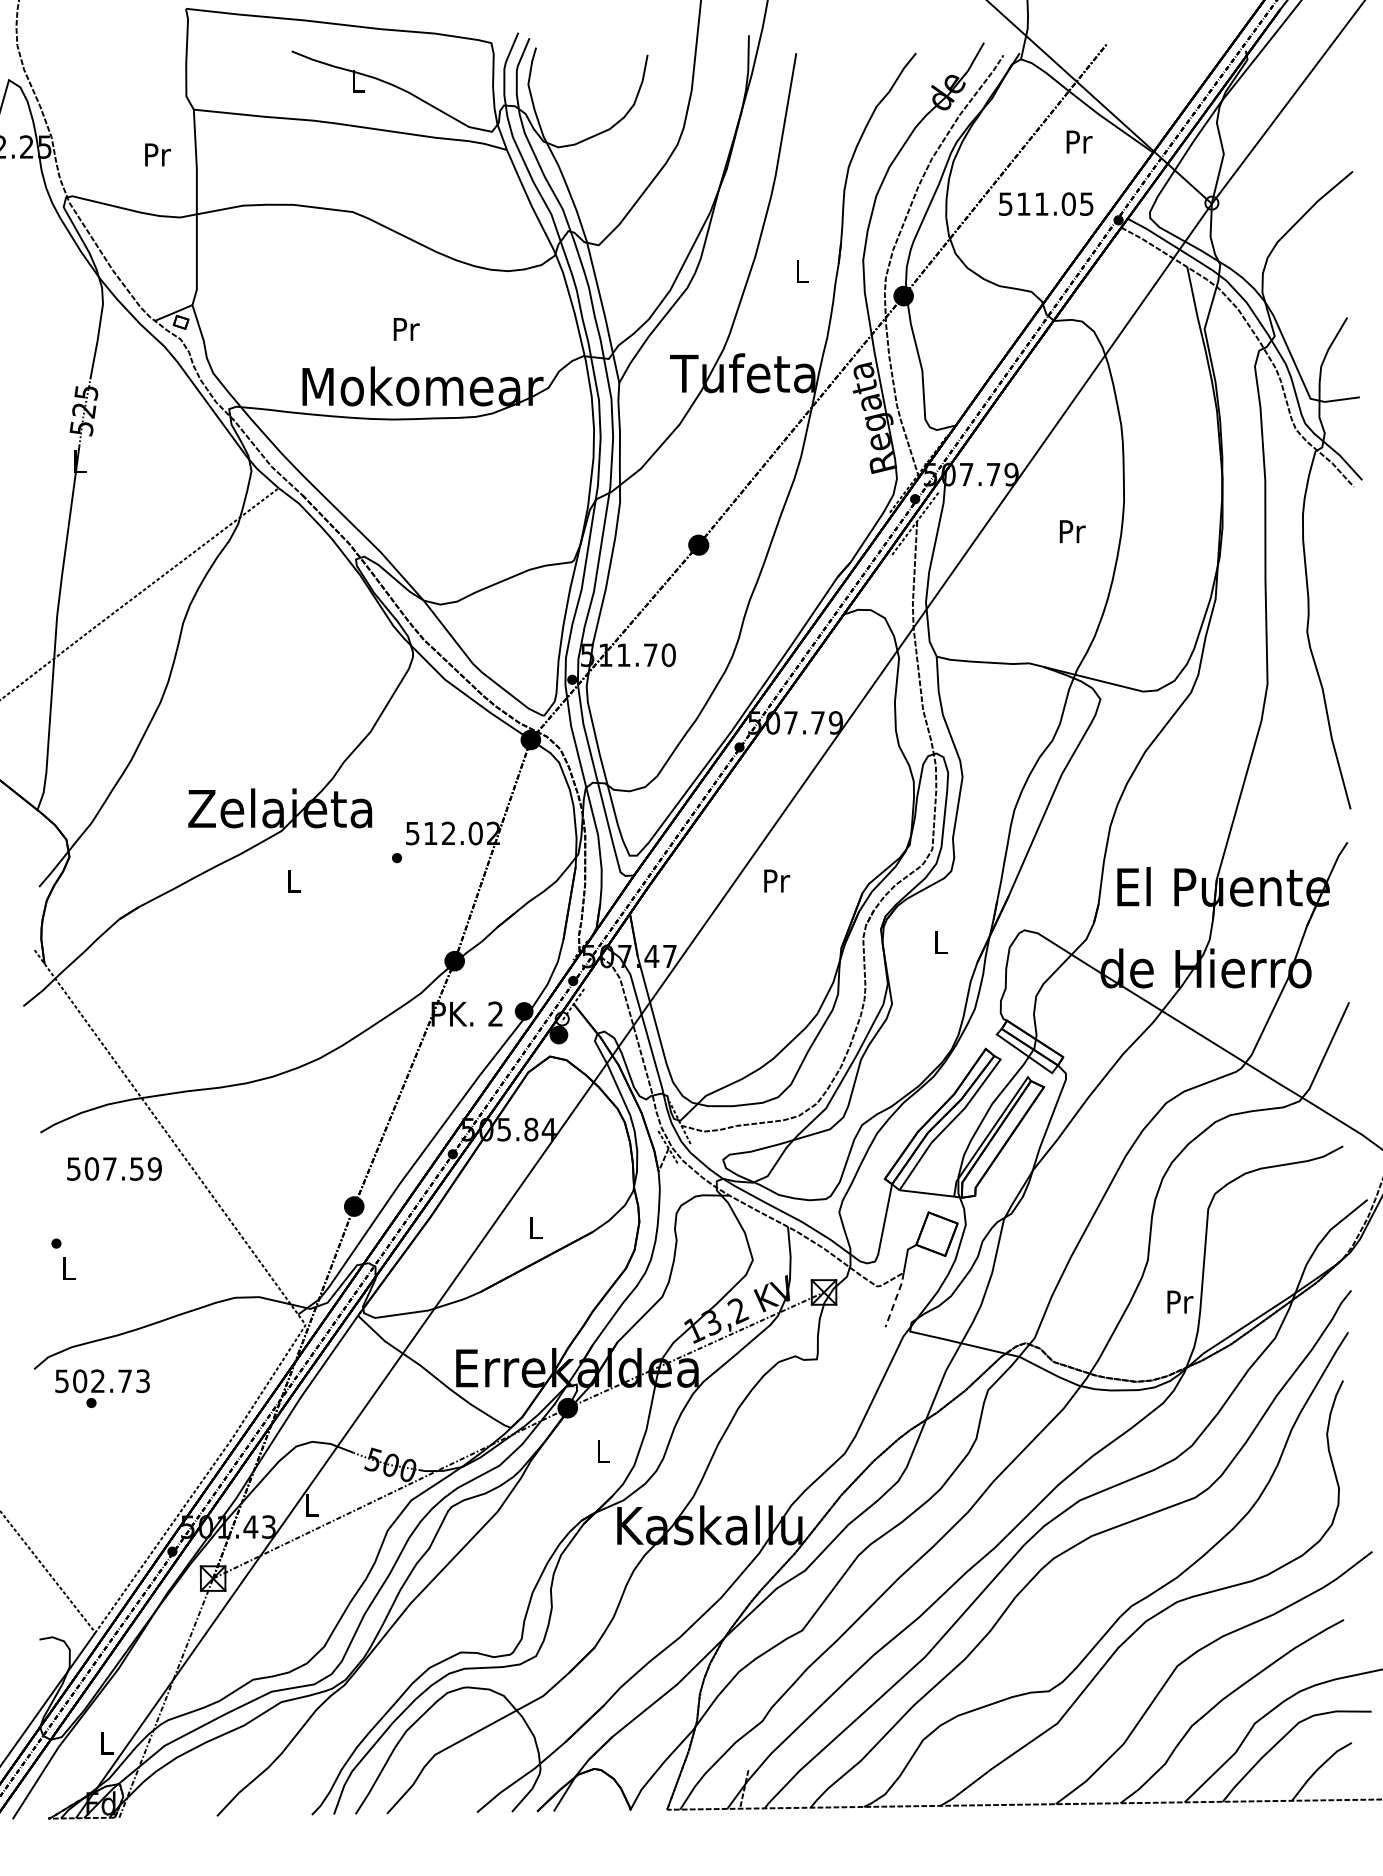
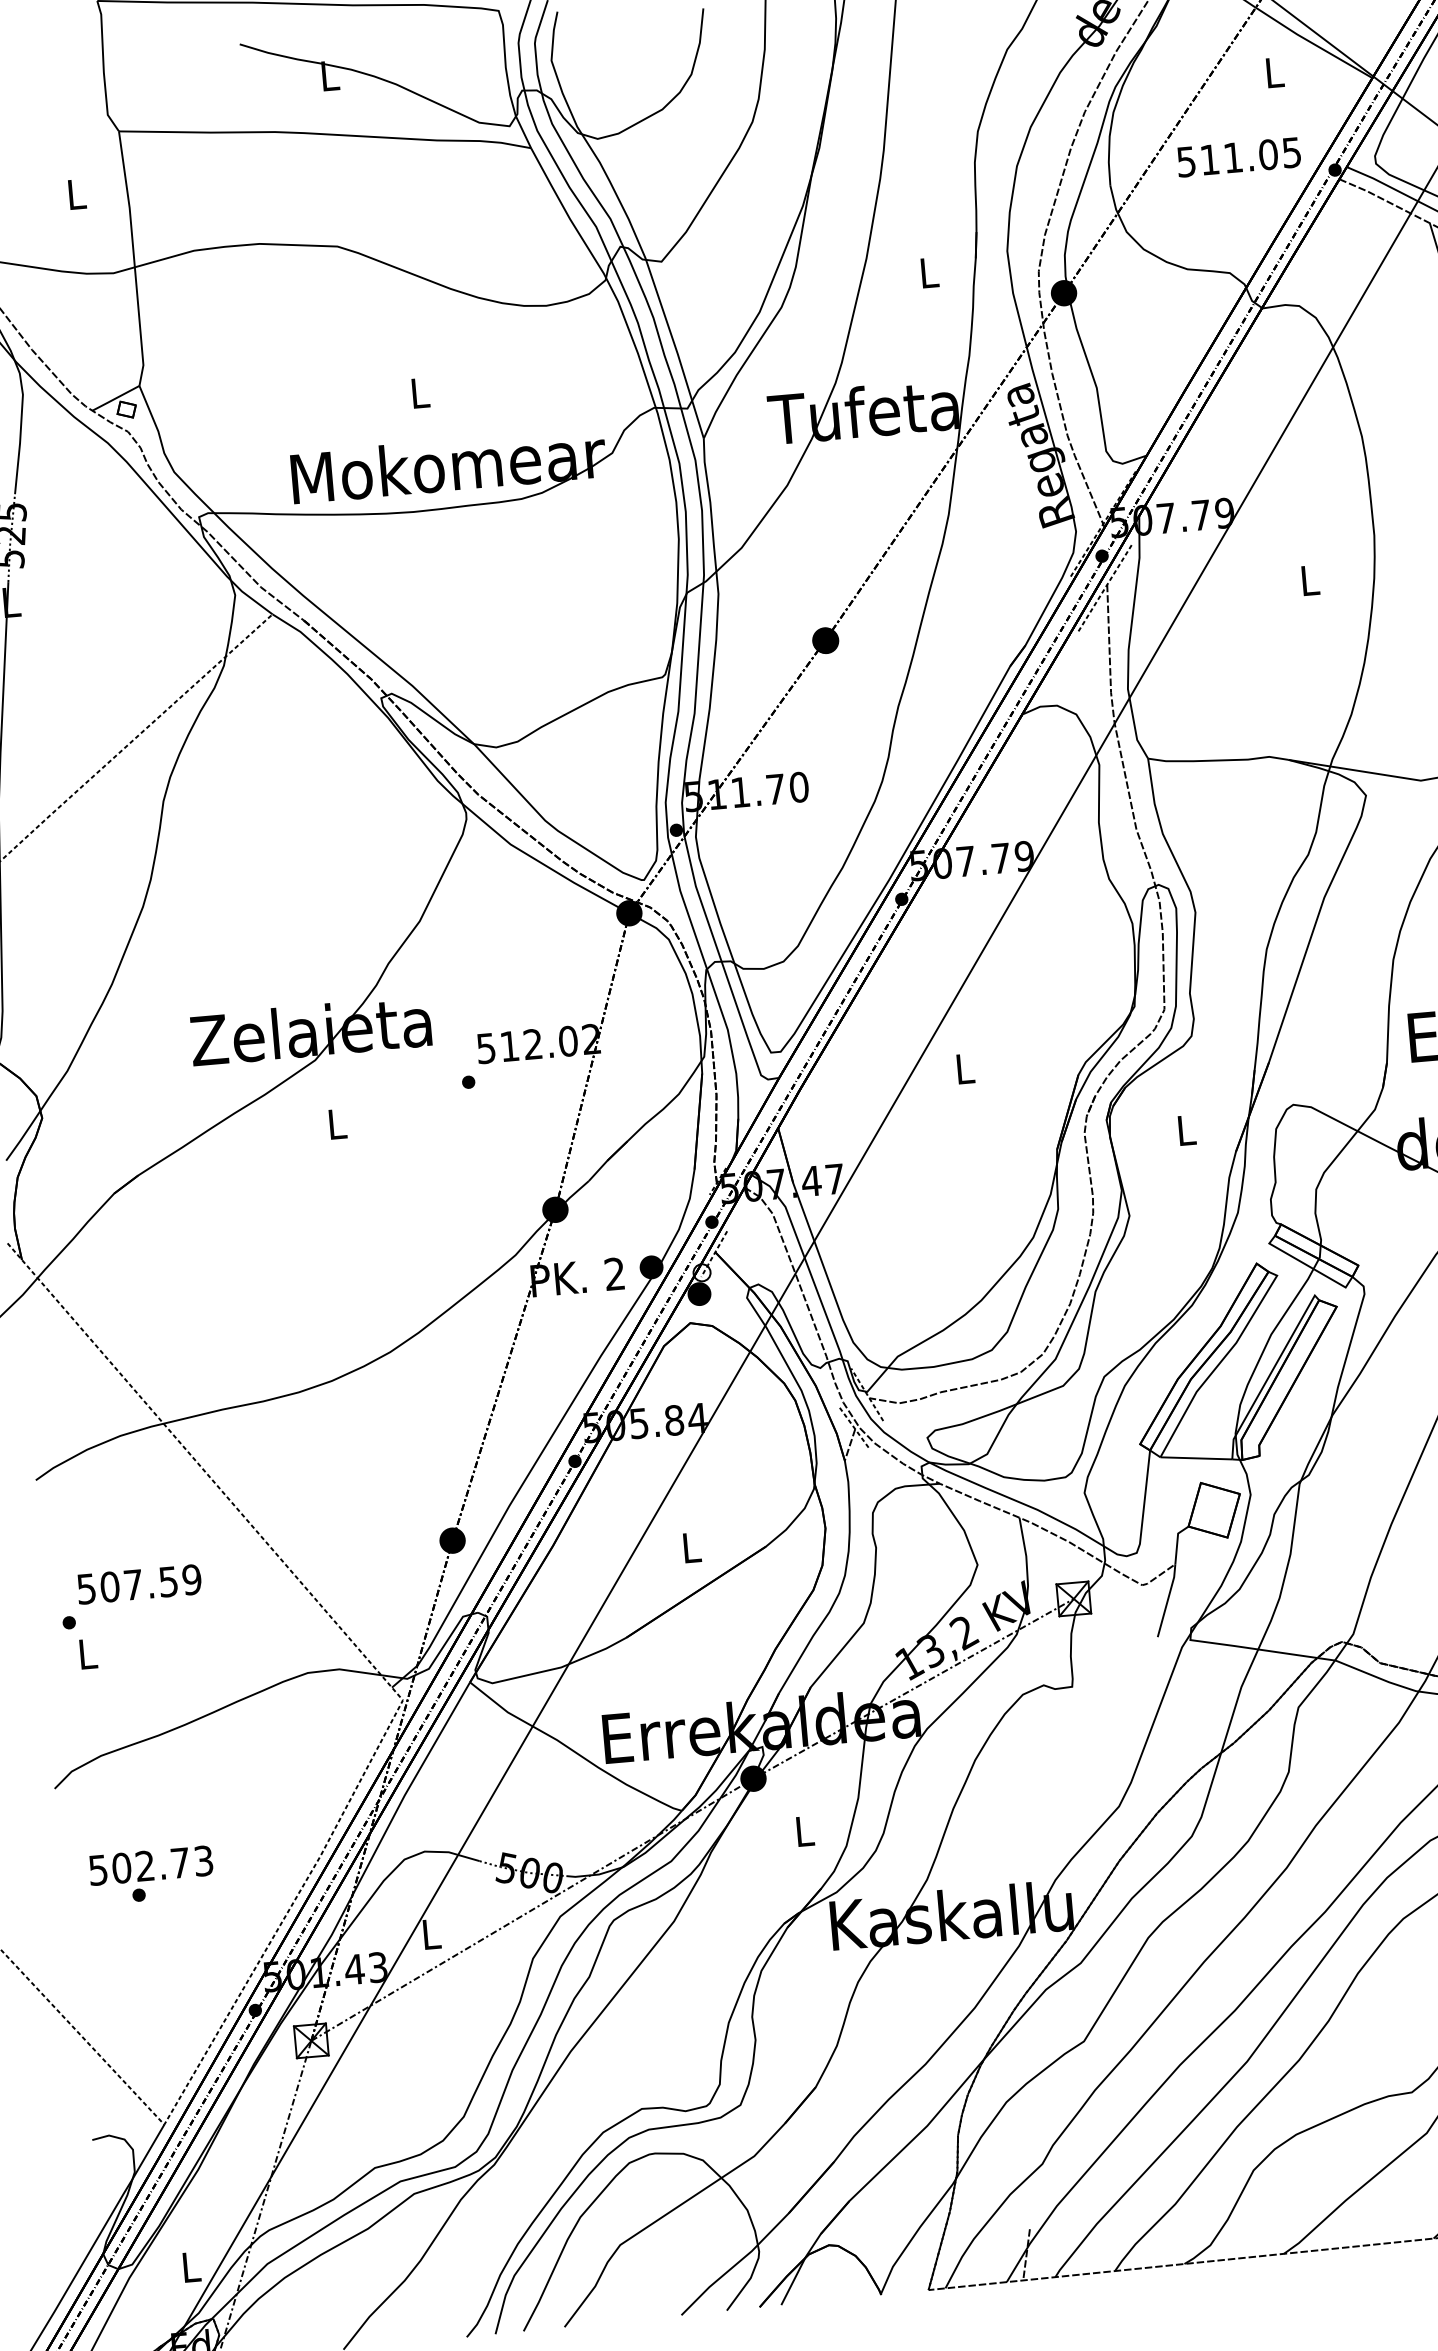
text: (1079, 141) -> (1275, 71), Pr -> L
text: (157, 154) -> (76, 193), Pr -> L
text: (406, 329) -> (420, 393), Pr -> L
text: (1072, 531) -> (1310, 580), Pr -> L
text: (777, 880) -> (966, 1068), Pr -> L
text: (114, 1168) -> (139, 1583), moved
line: (895, 1300) -> (1167, 1601), dashed -> solid
text: (102, 1388) -> (151, 1875), moved

